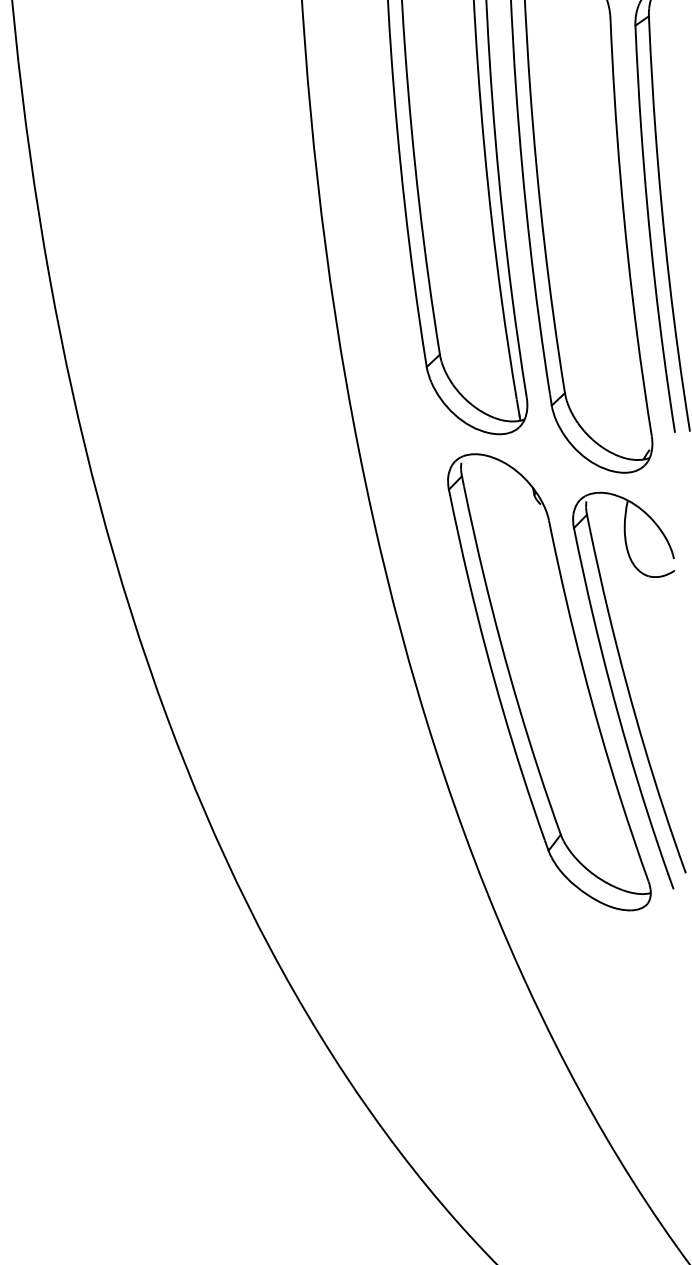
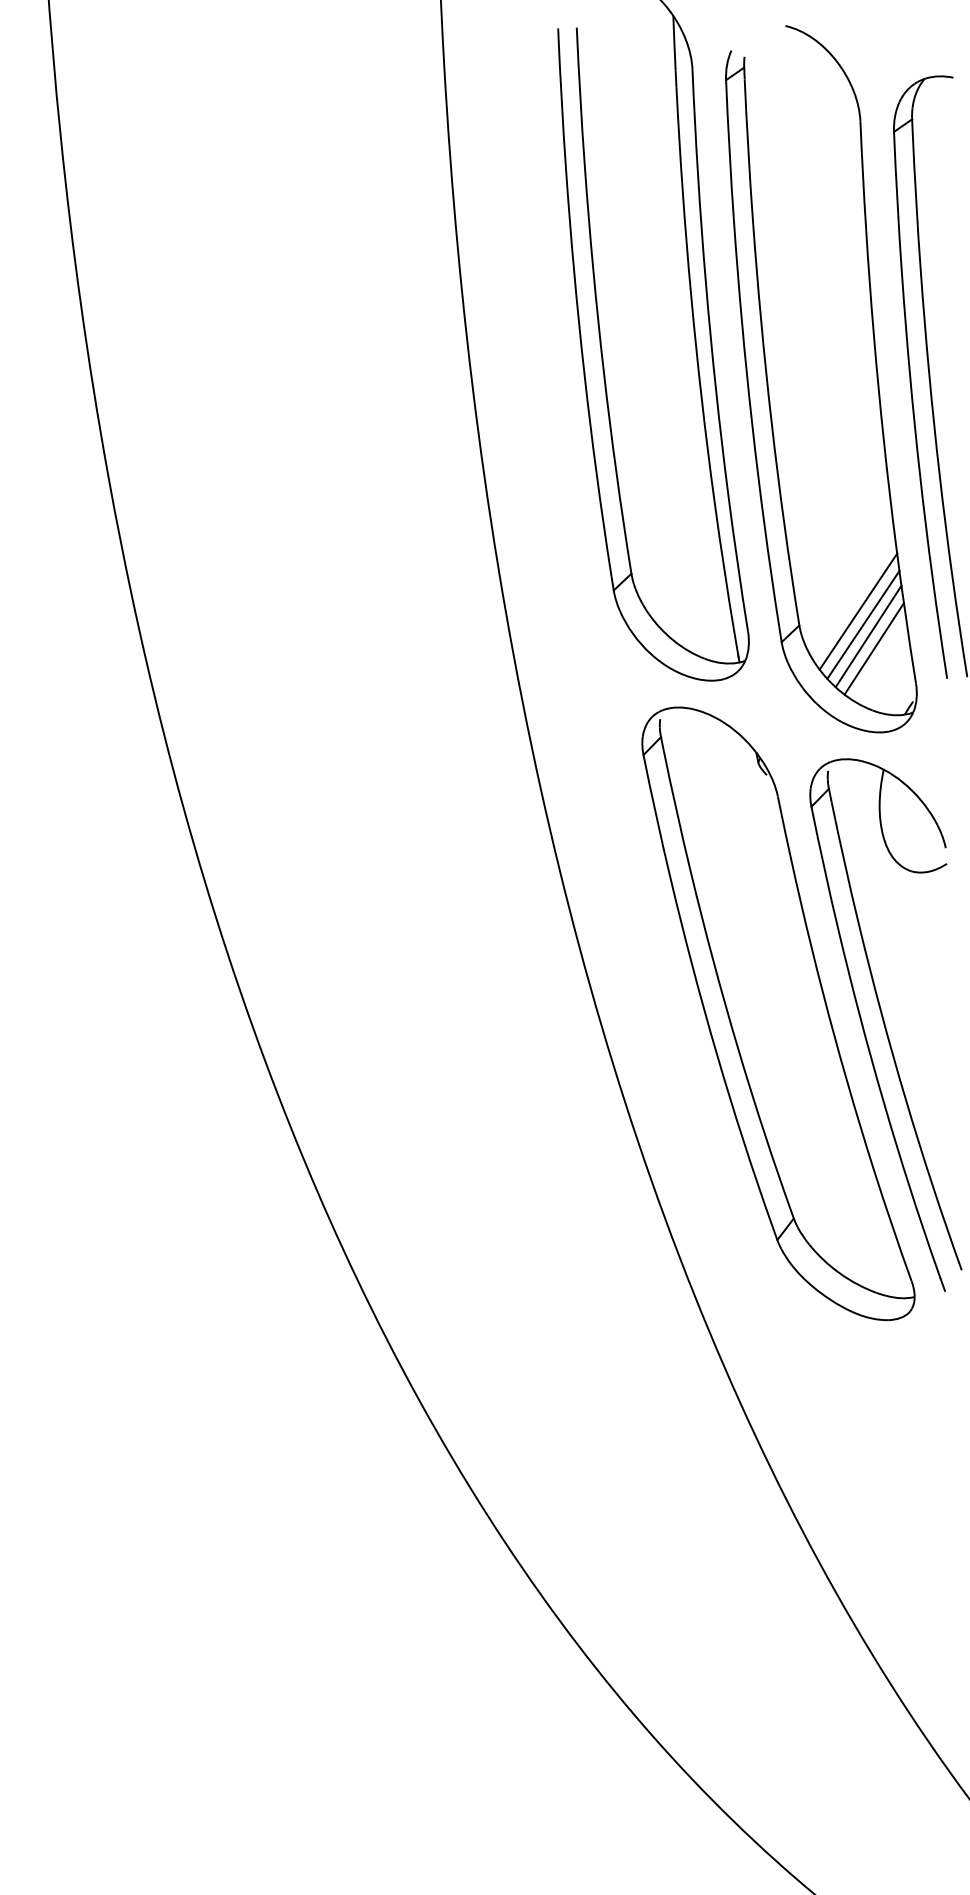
line: (609, 382) -> (858, 611), added
line: (612, 392) -> (863, 624), added
line: (616, 401) -> (868, 636), added
line: (620, 410) -> (873, 648), added

